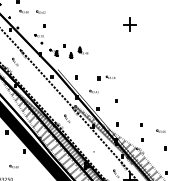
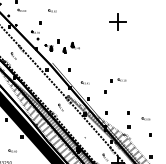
part: (40, 11) -> (52, 10), moved
part: (129, 24) -> (117, 22), size x1.4
part: (106, 77) -> (118, 80), moved

